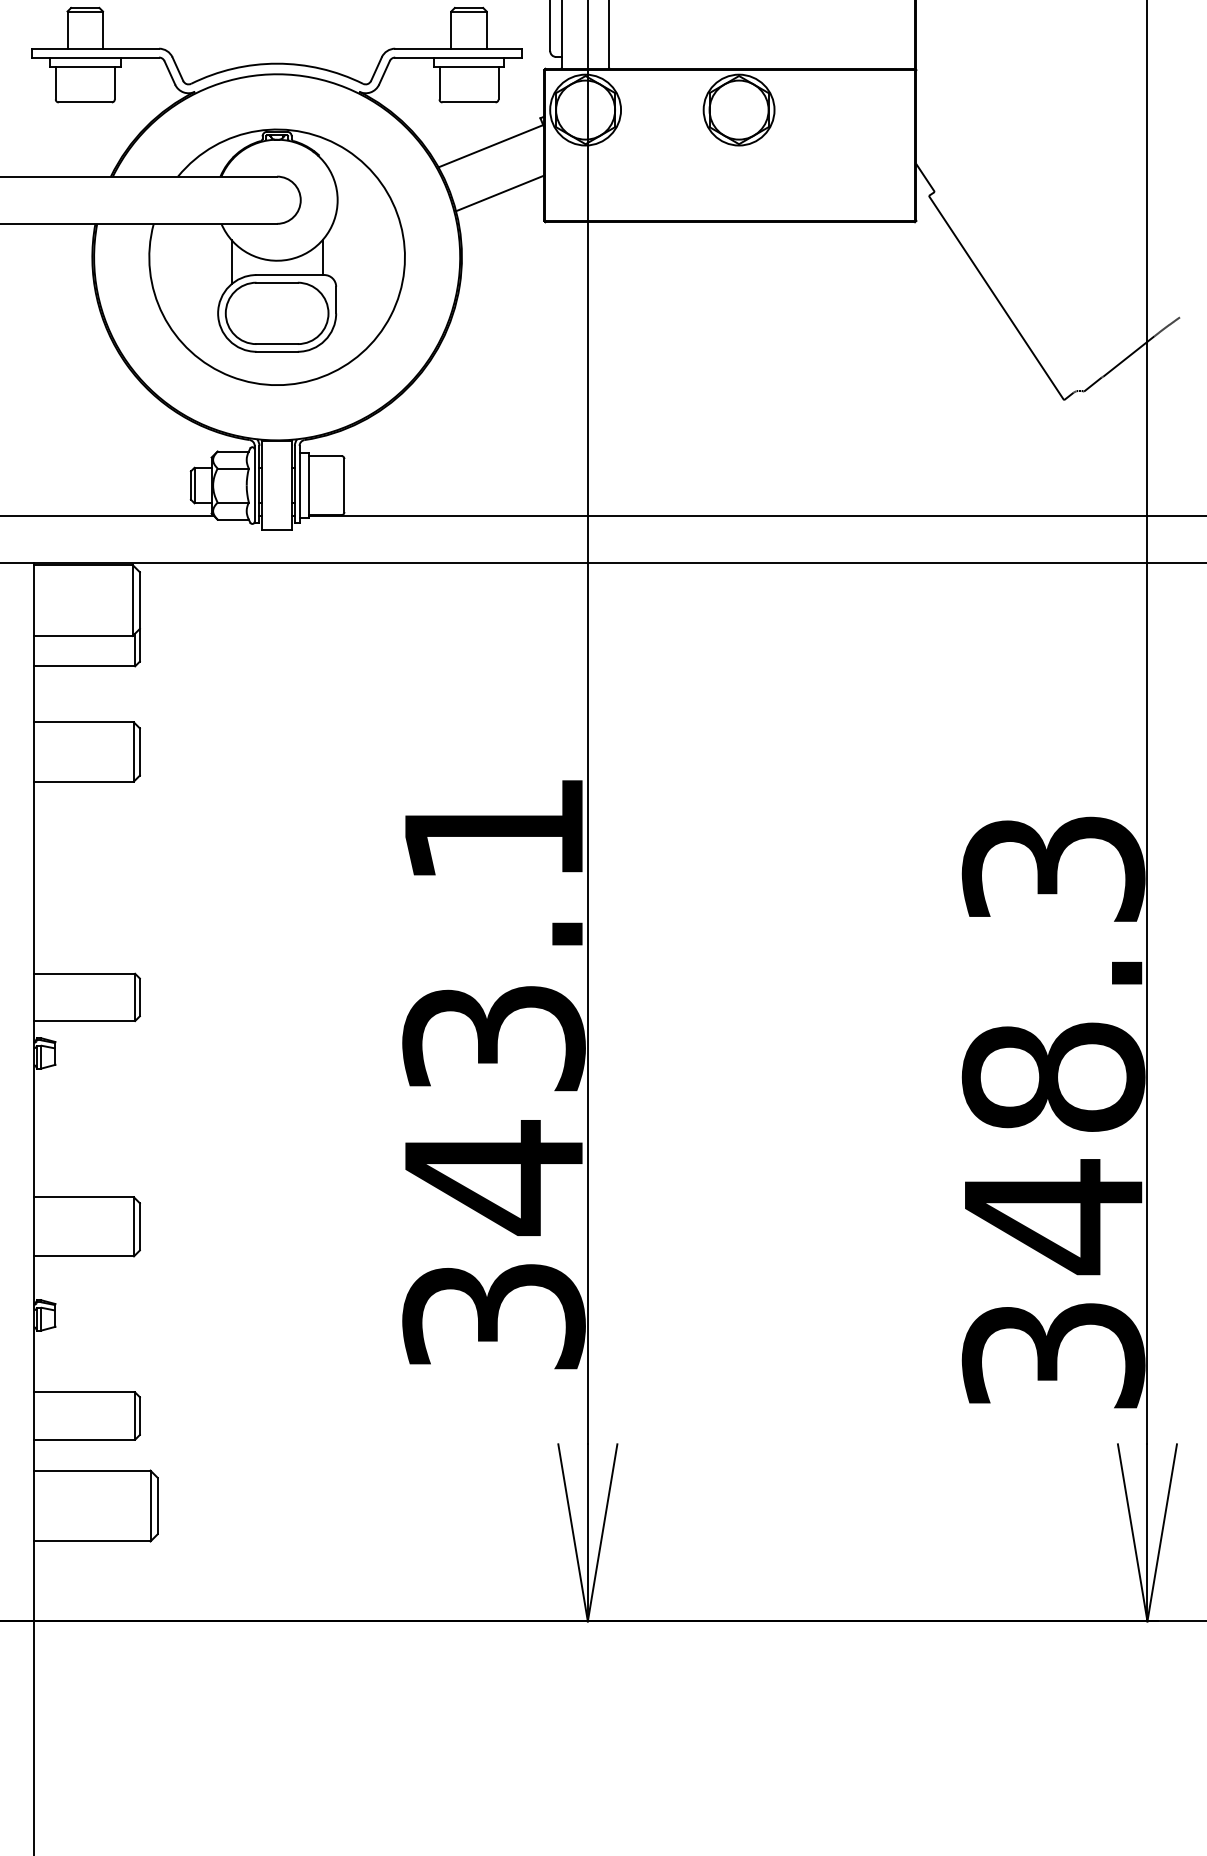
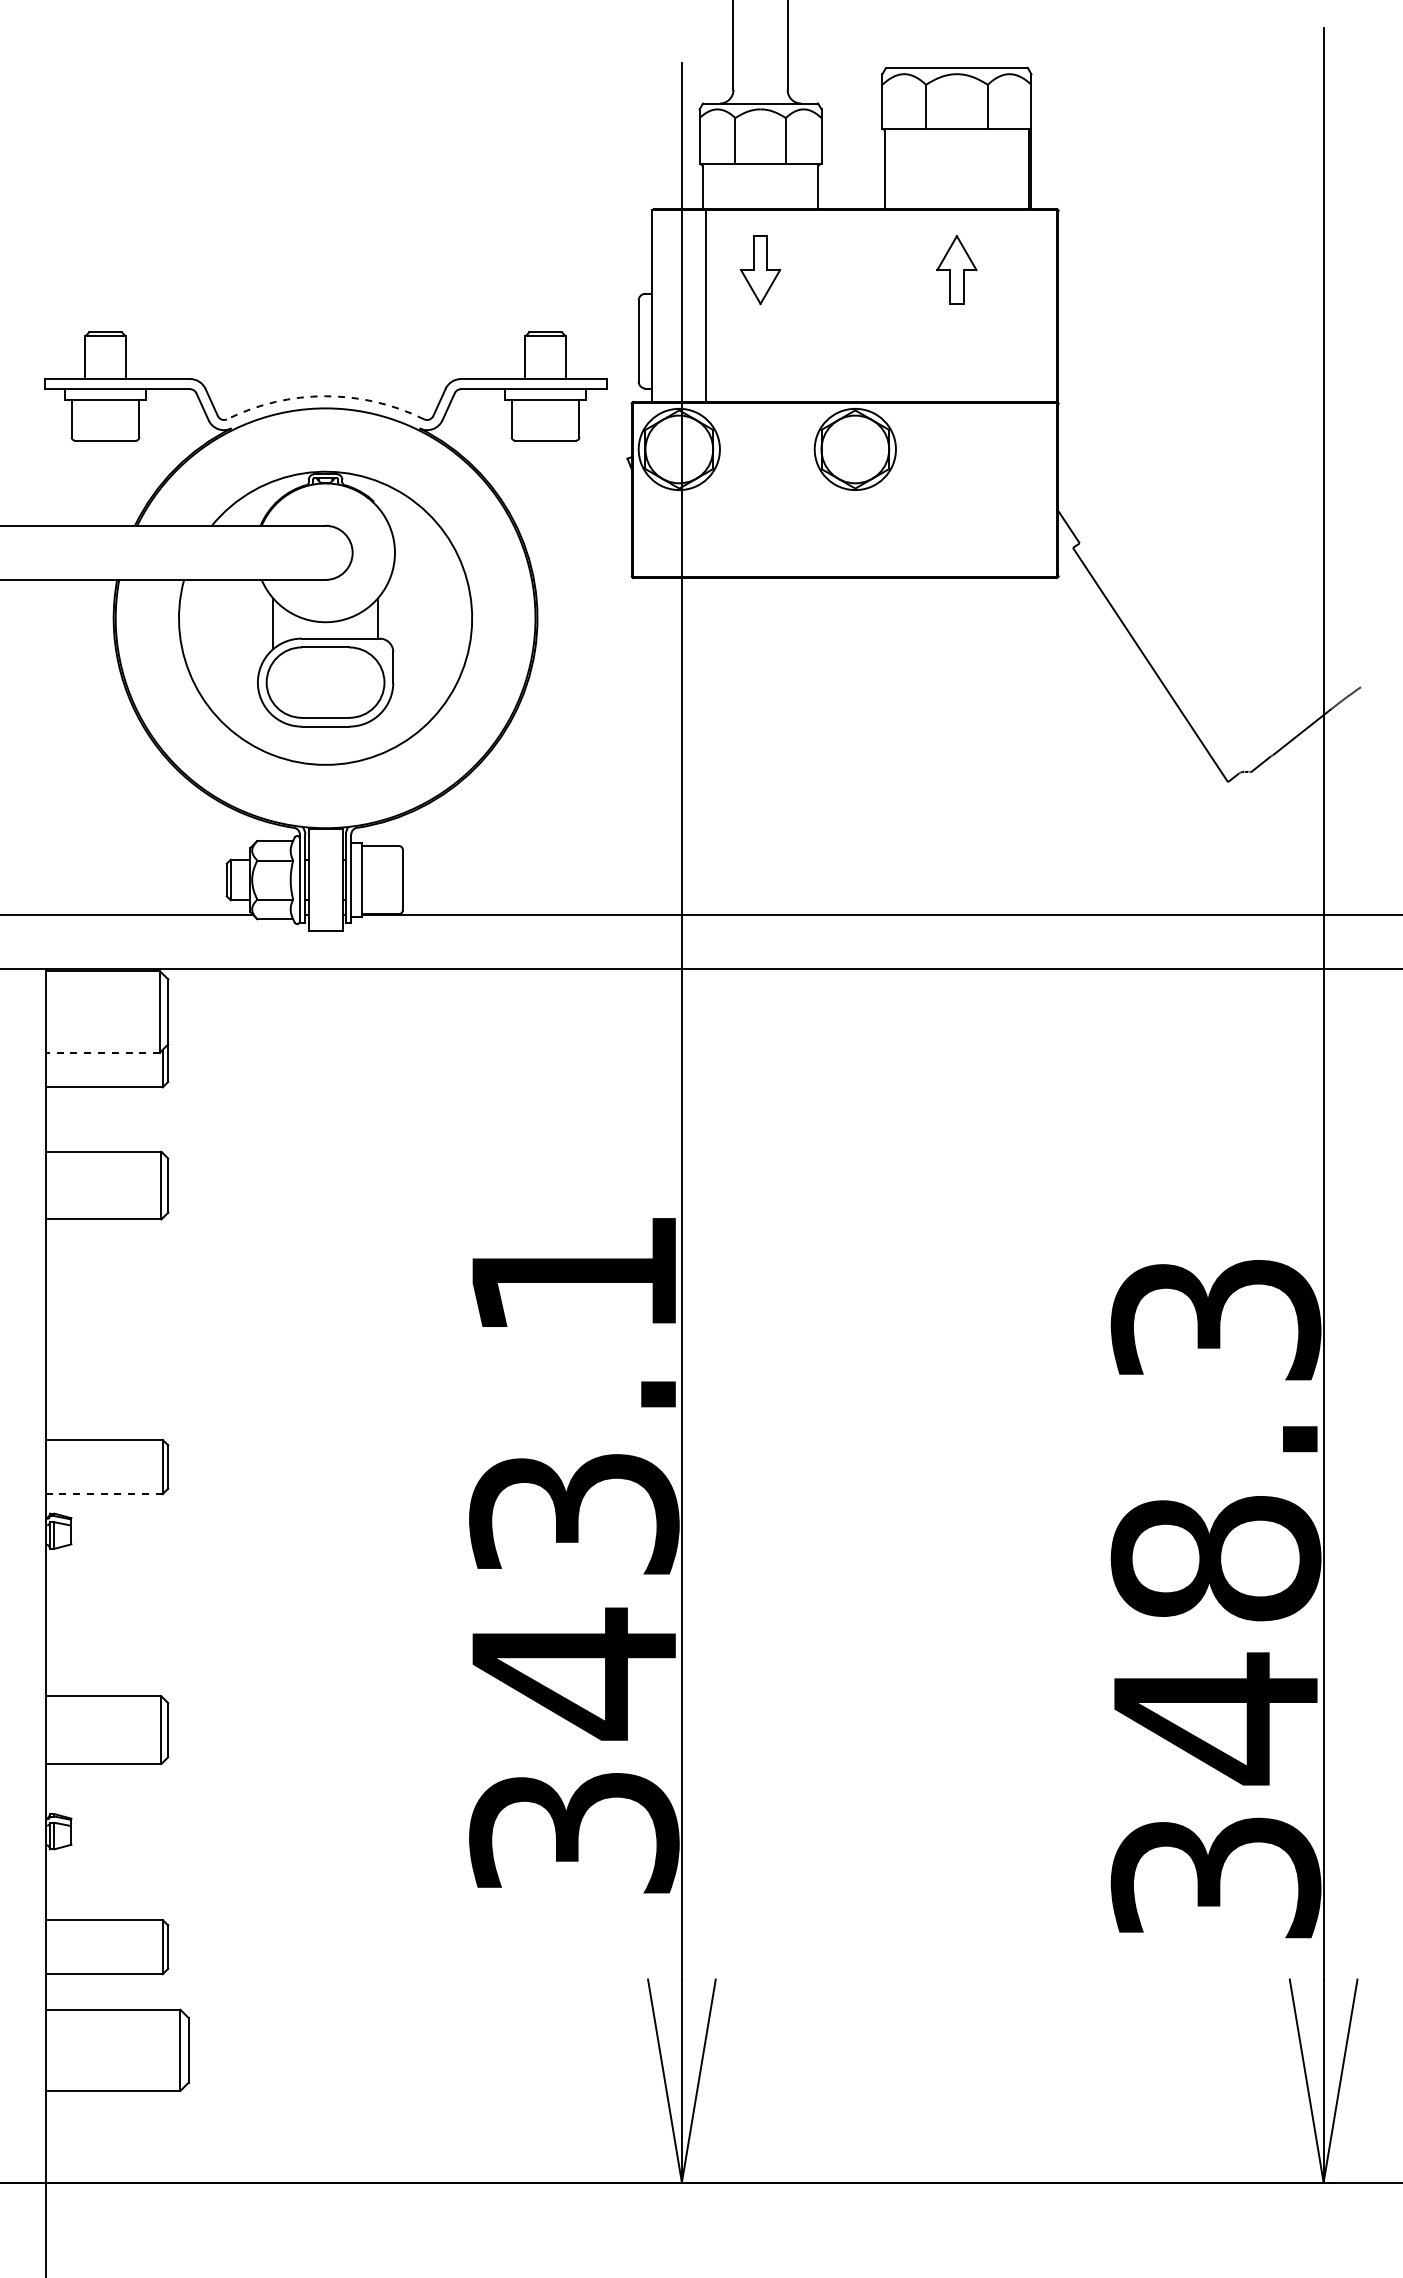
arc: (277, 63) -> (325, 396), solid -> dashed
line: (490, 145) -> (570, 490), removed
line: (499, 192) -> (580, 544), removed
line: (83, 635) -> (103, 1052), solid -> dashed
line: (84, 1021) -> (104, 1494), solid -> dashed

